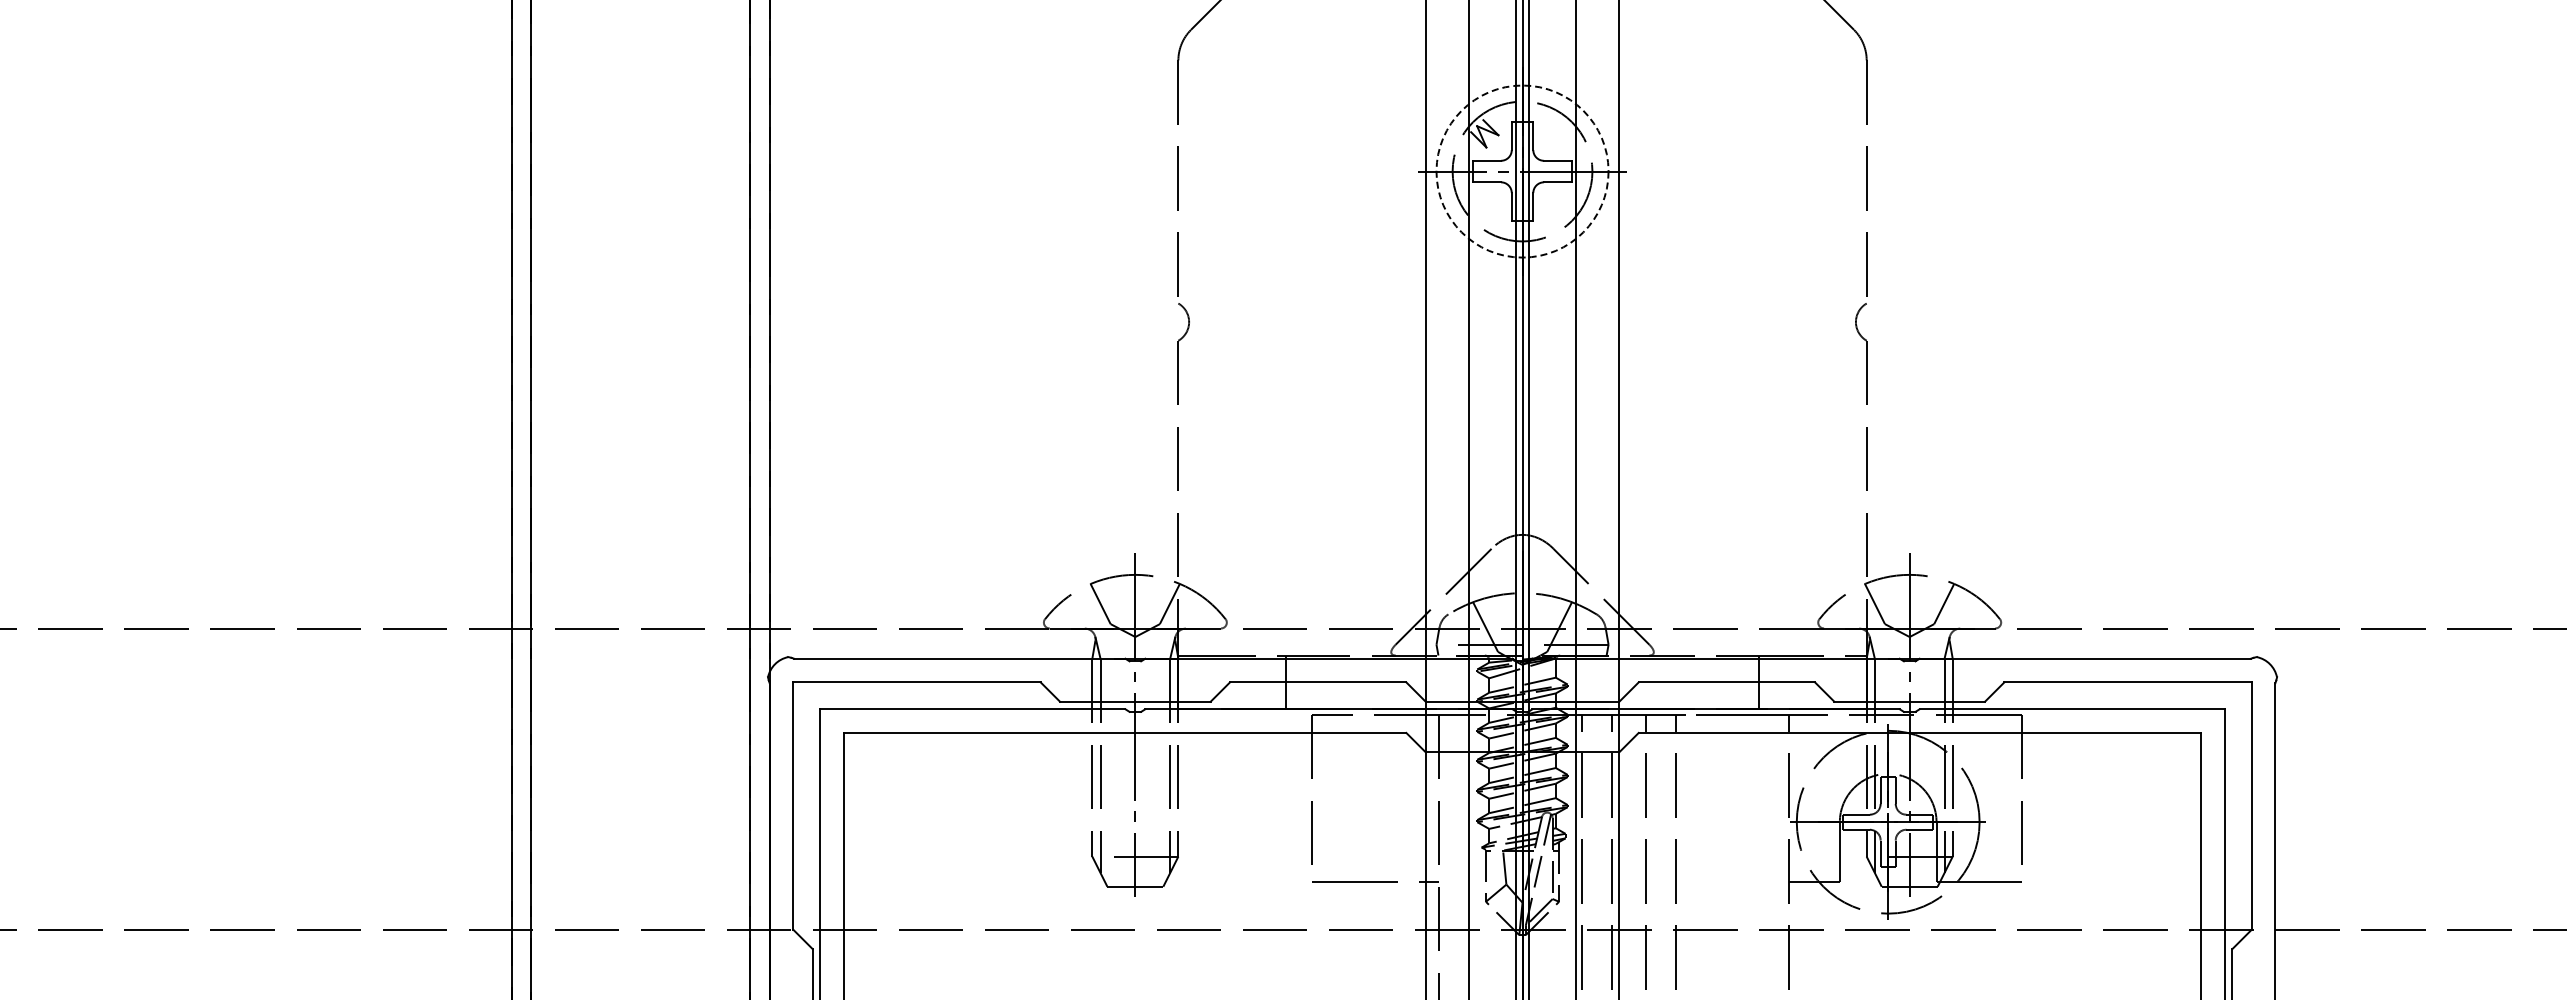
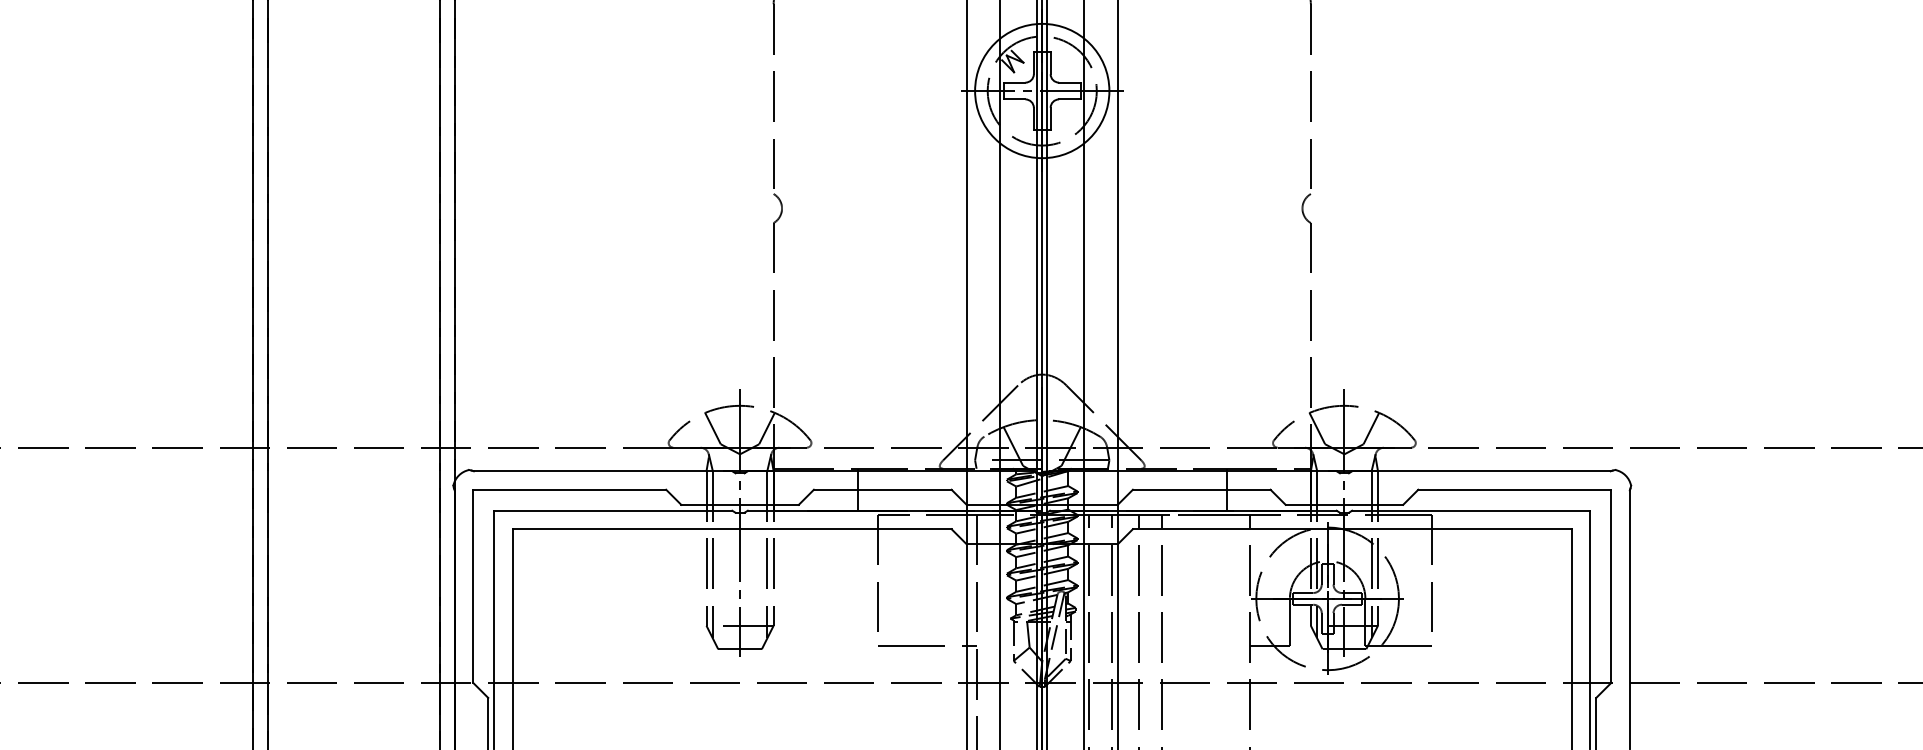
circle: (1522, 171) -> (1042, 90), dashed -> solid

